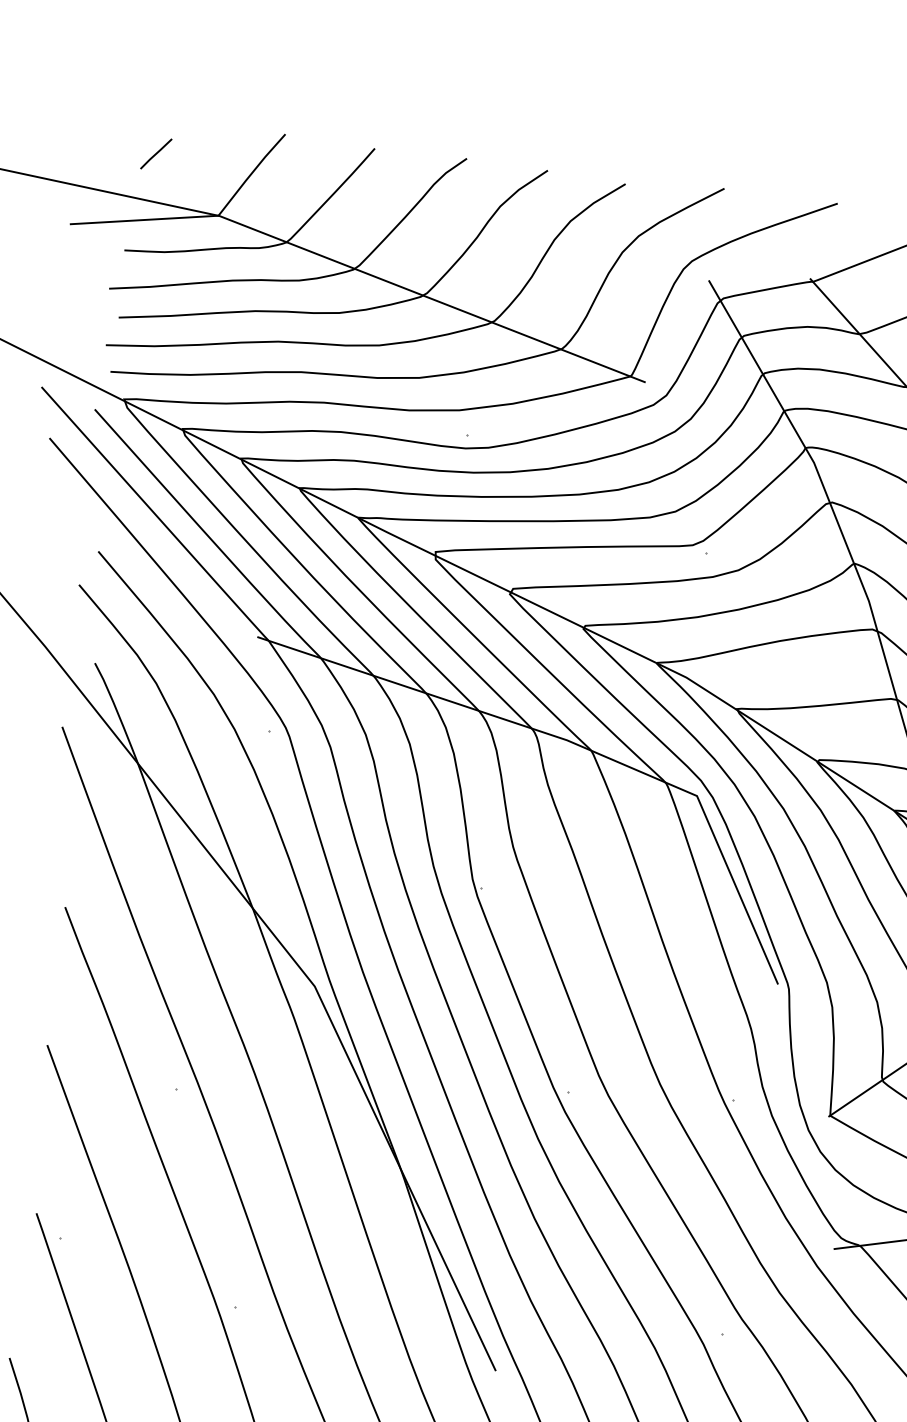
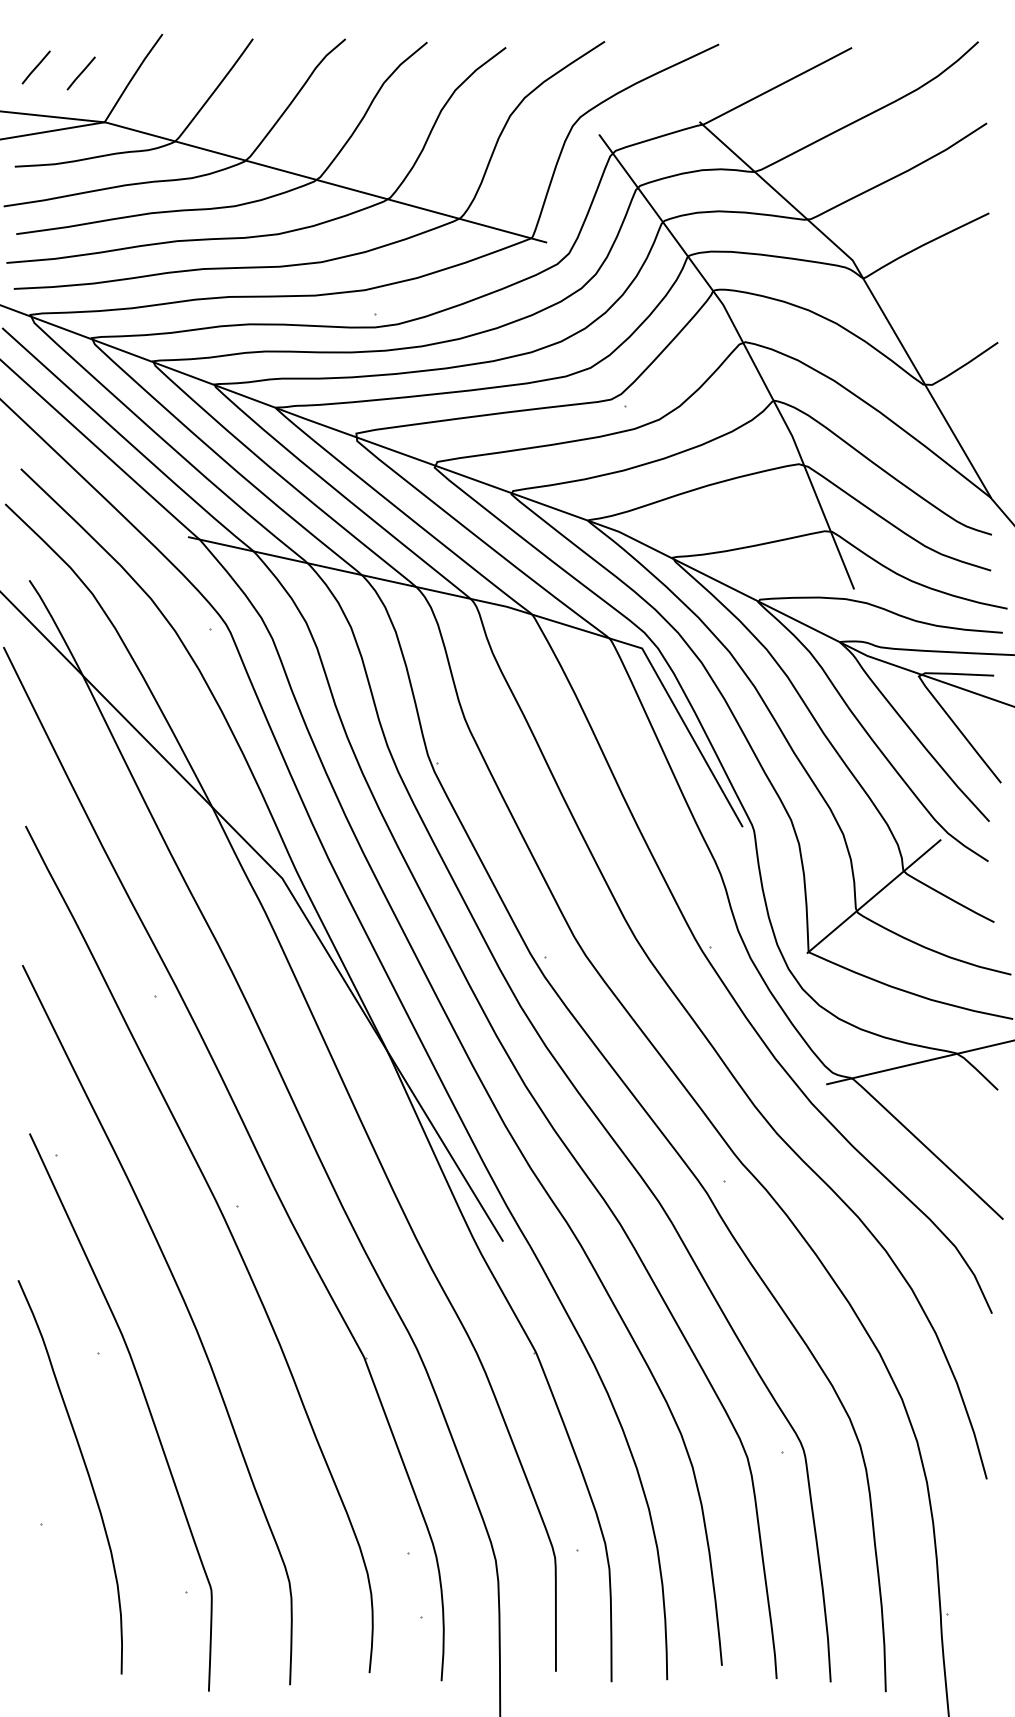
line: (199, 164) -> (80, 73), added

